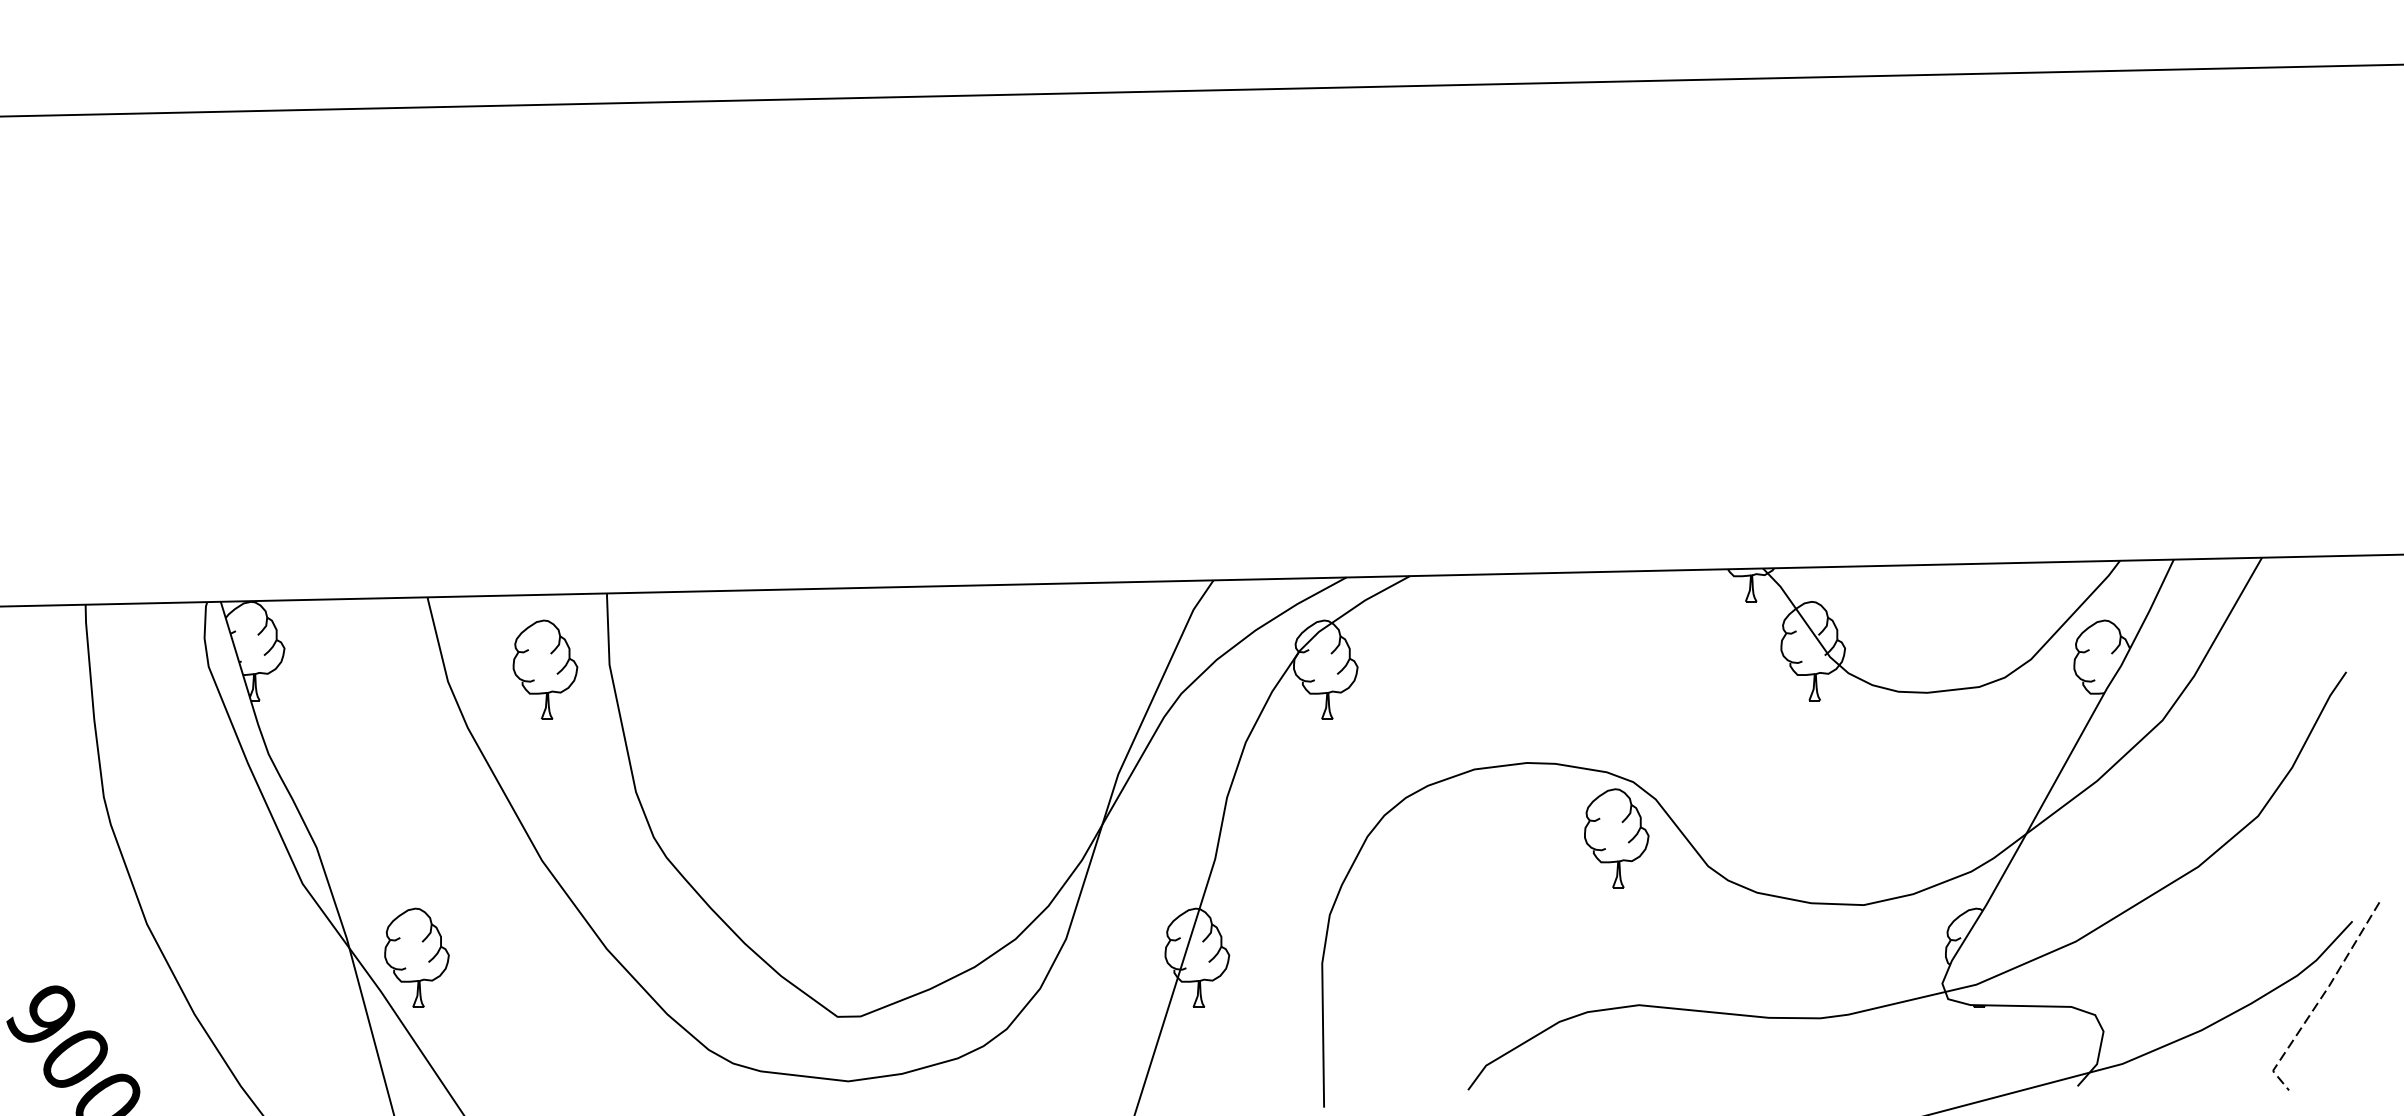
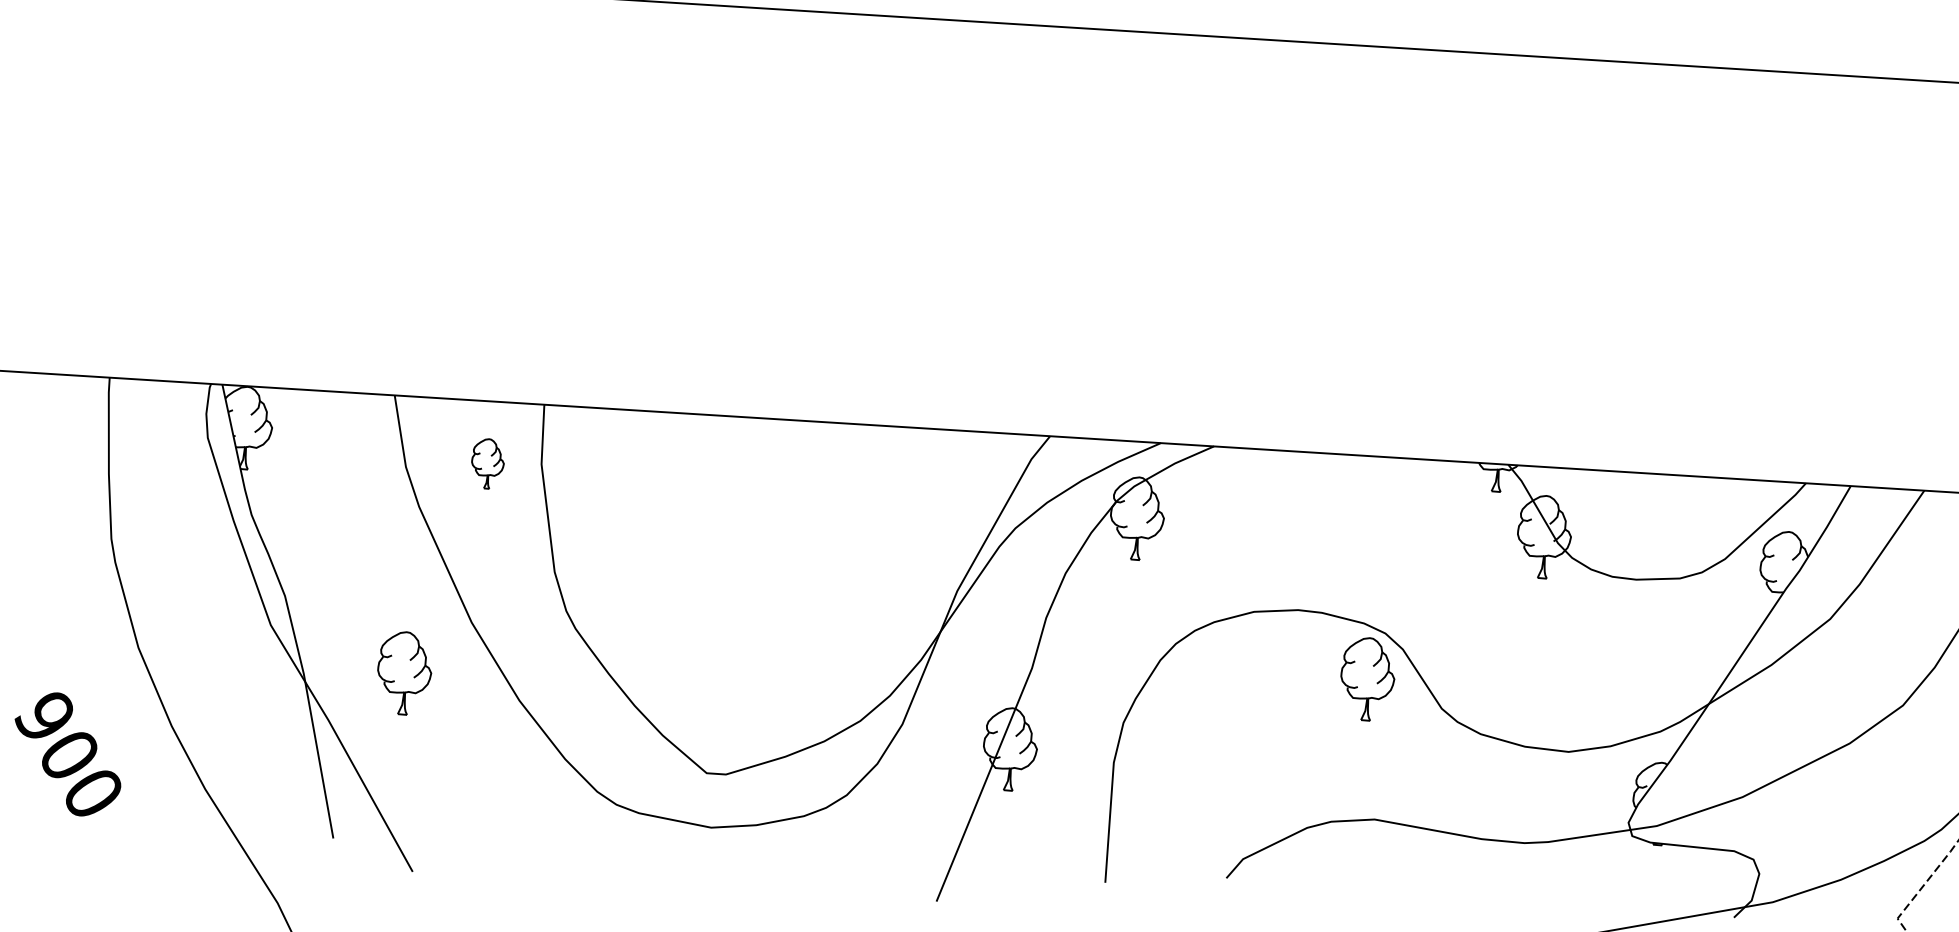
part: (545, 669) -> (487, 463), size x0.6
part: (416, 957) -> (404, 672), moved

